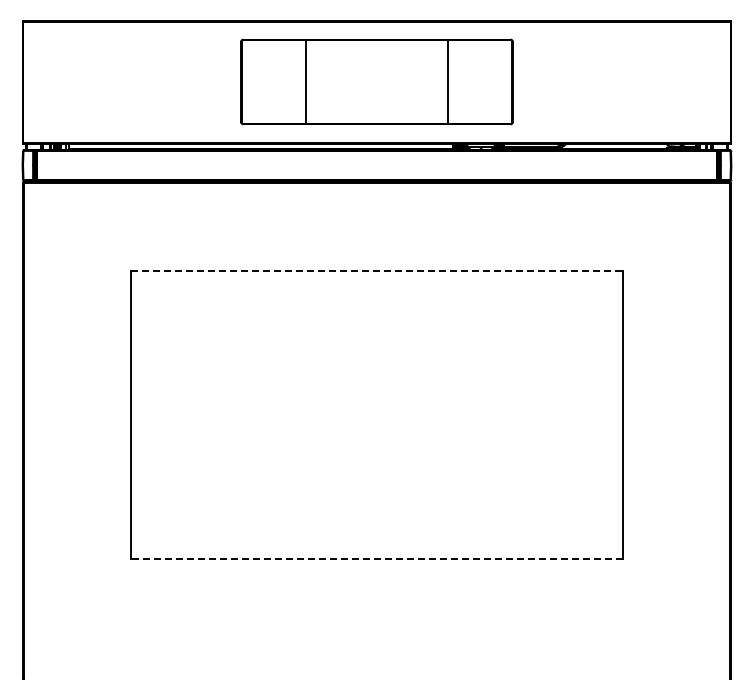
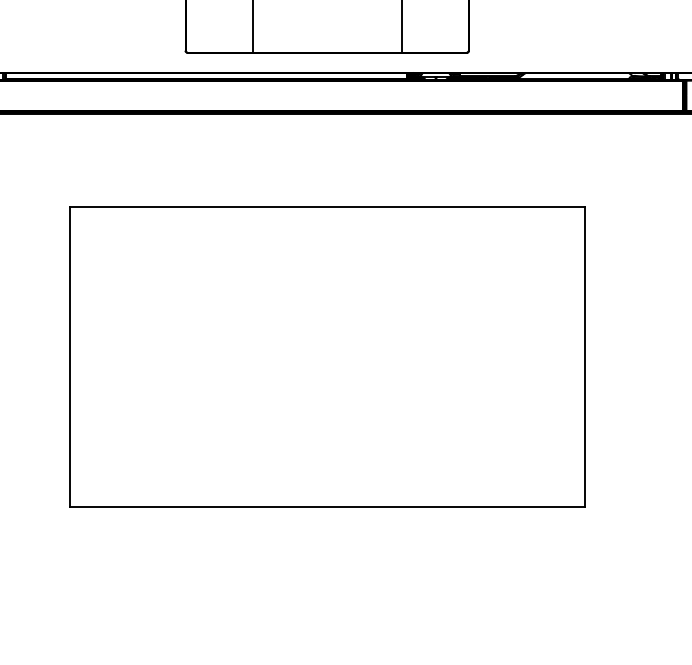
line: (377, 271) -> (327, 206), dashed -> solid
line: (376, 559) -> (326, 507), dashed -> solid

